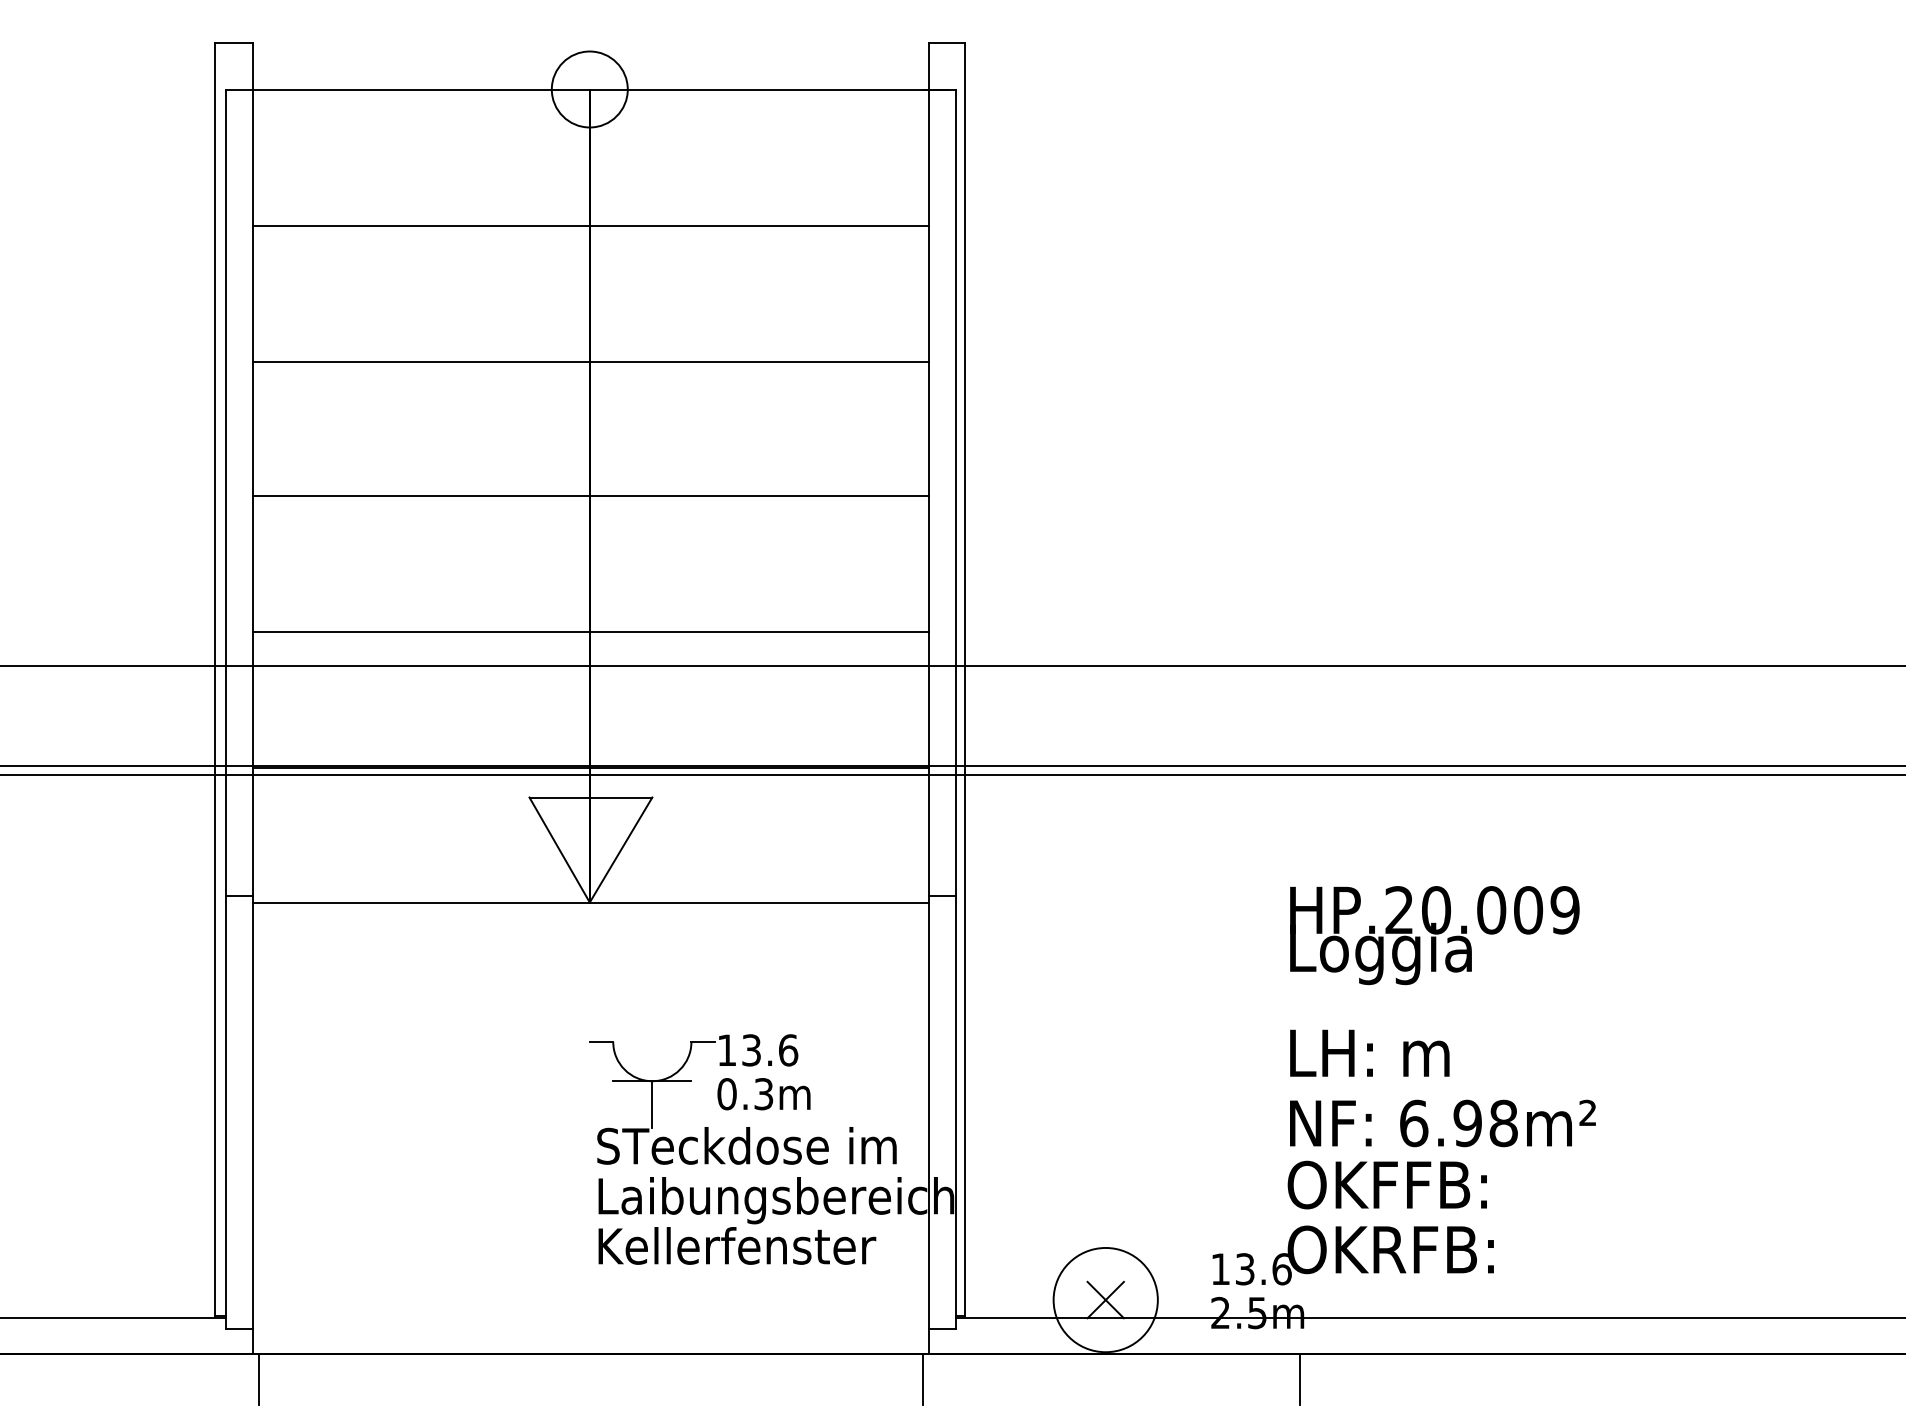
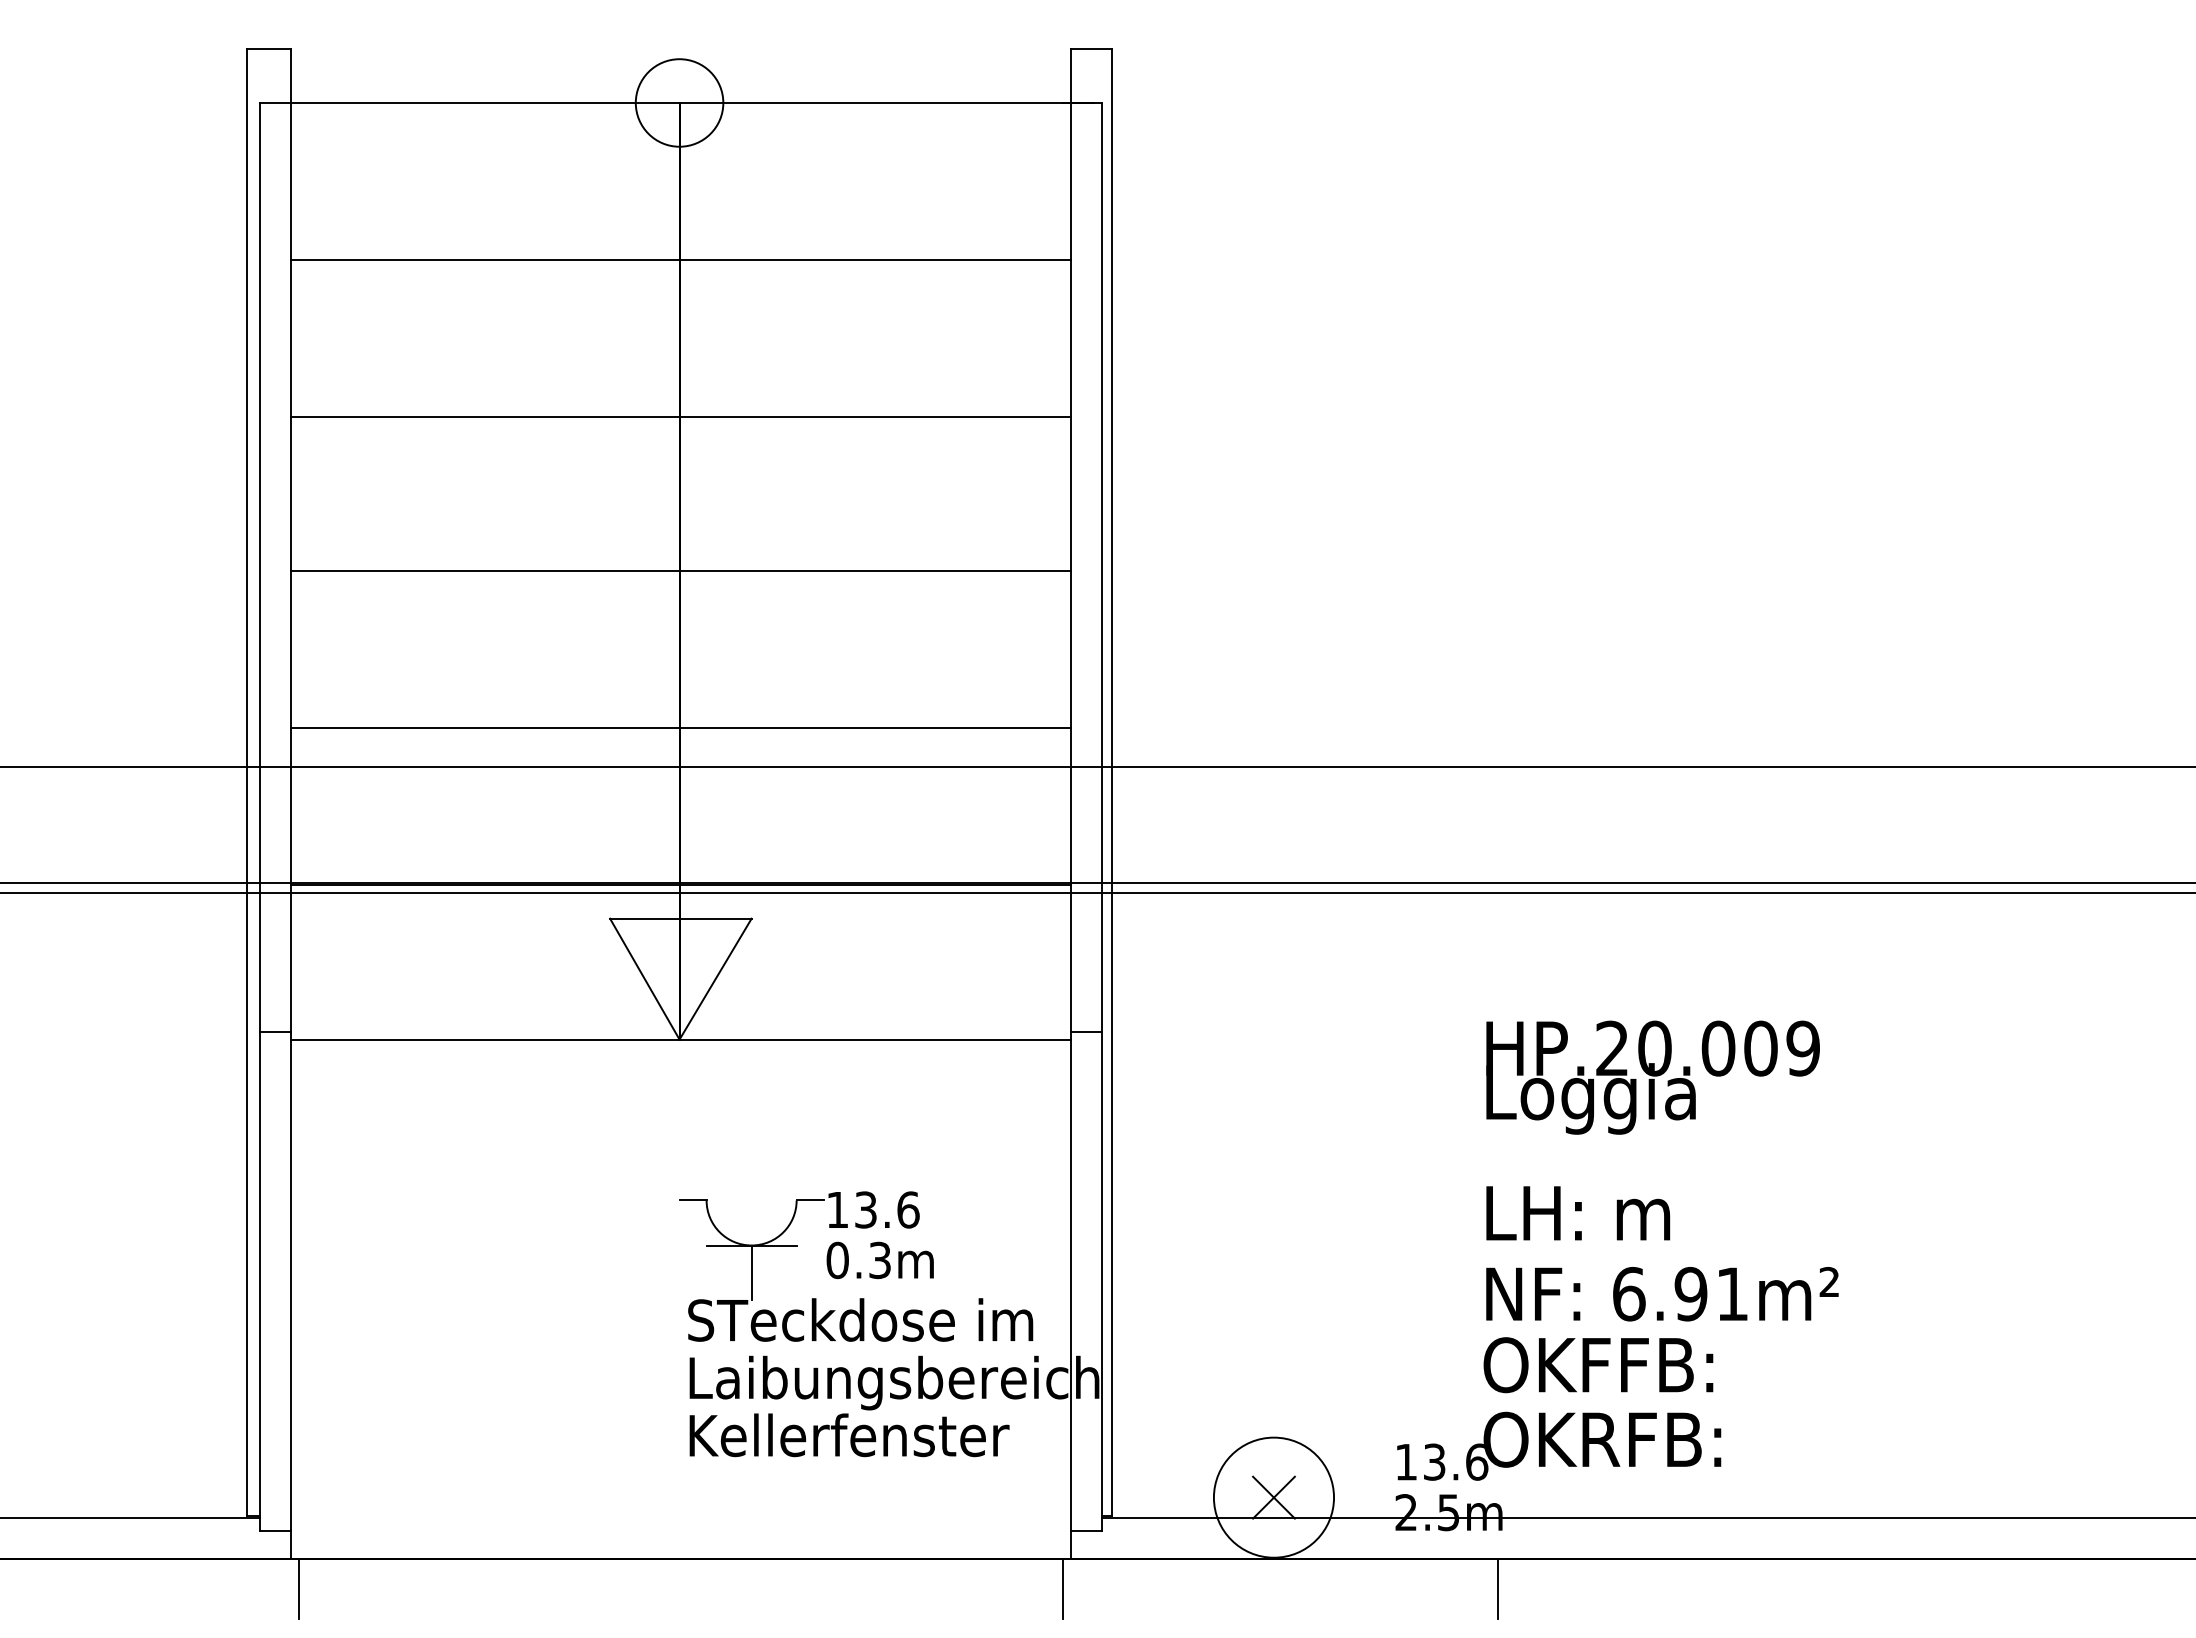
text: (1503, 1122) -> (1732, 1293), 6.98m² -> 6.91m²

